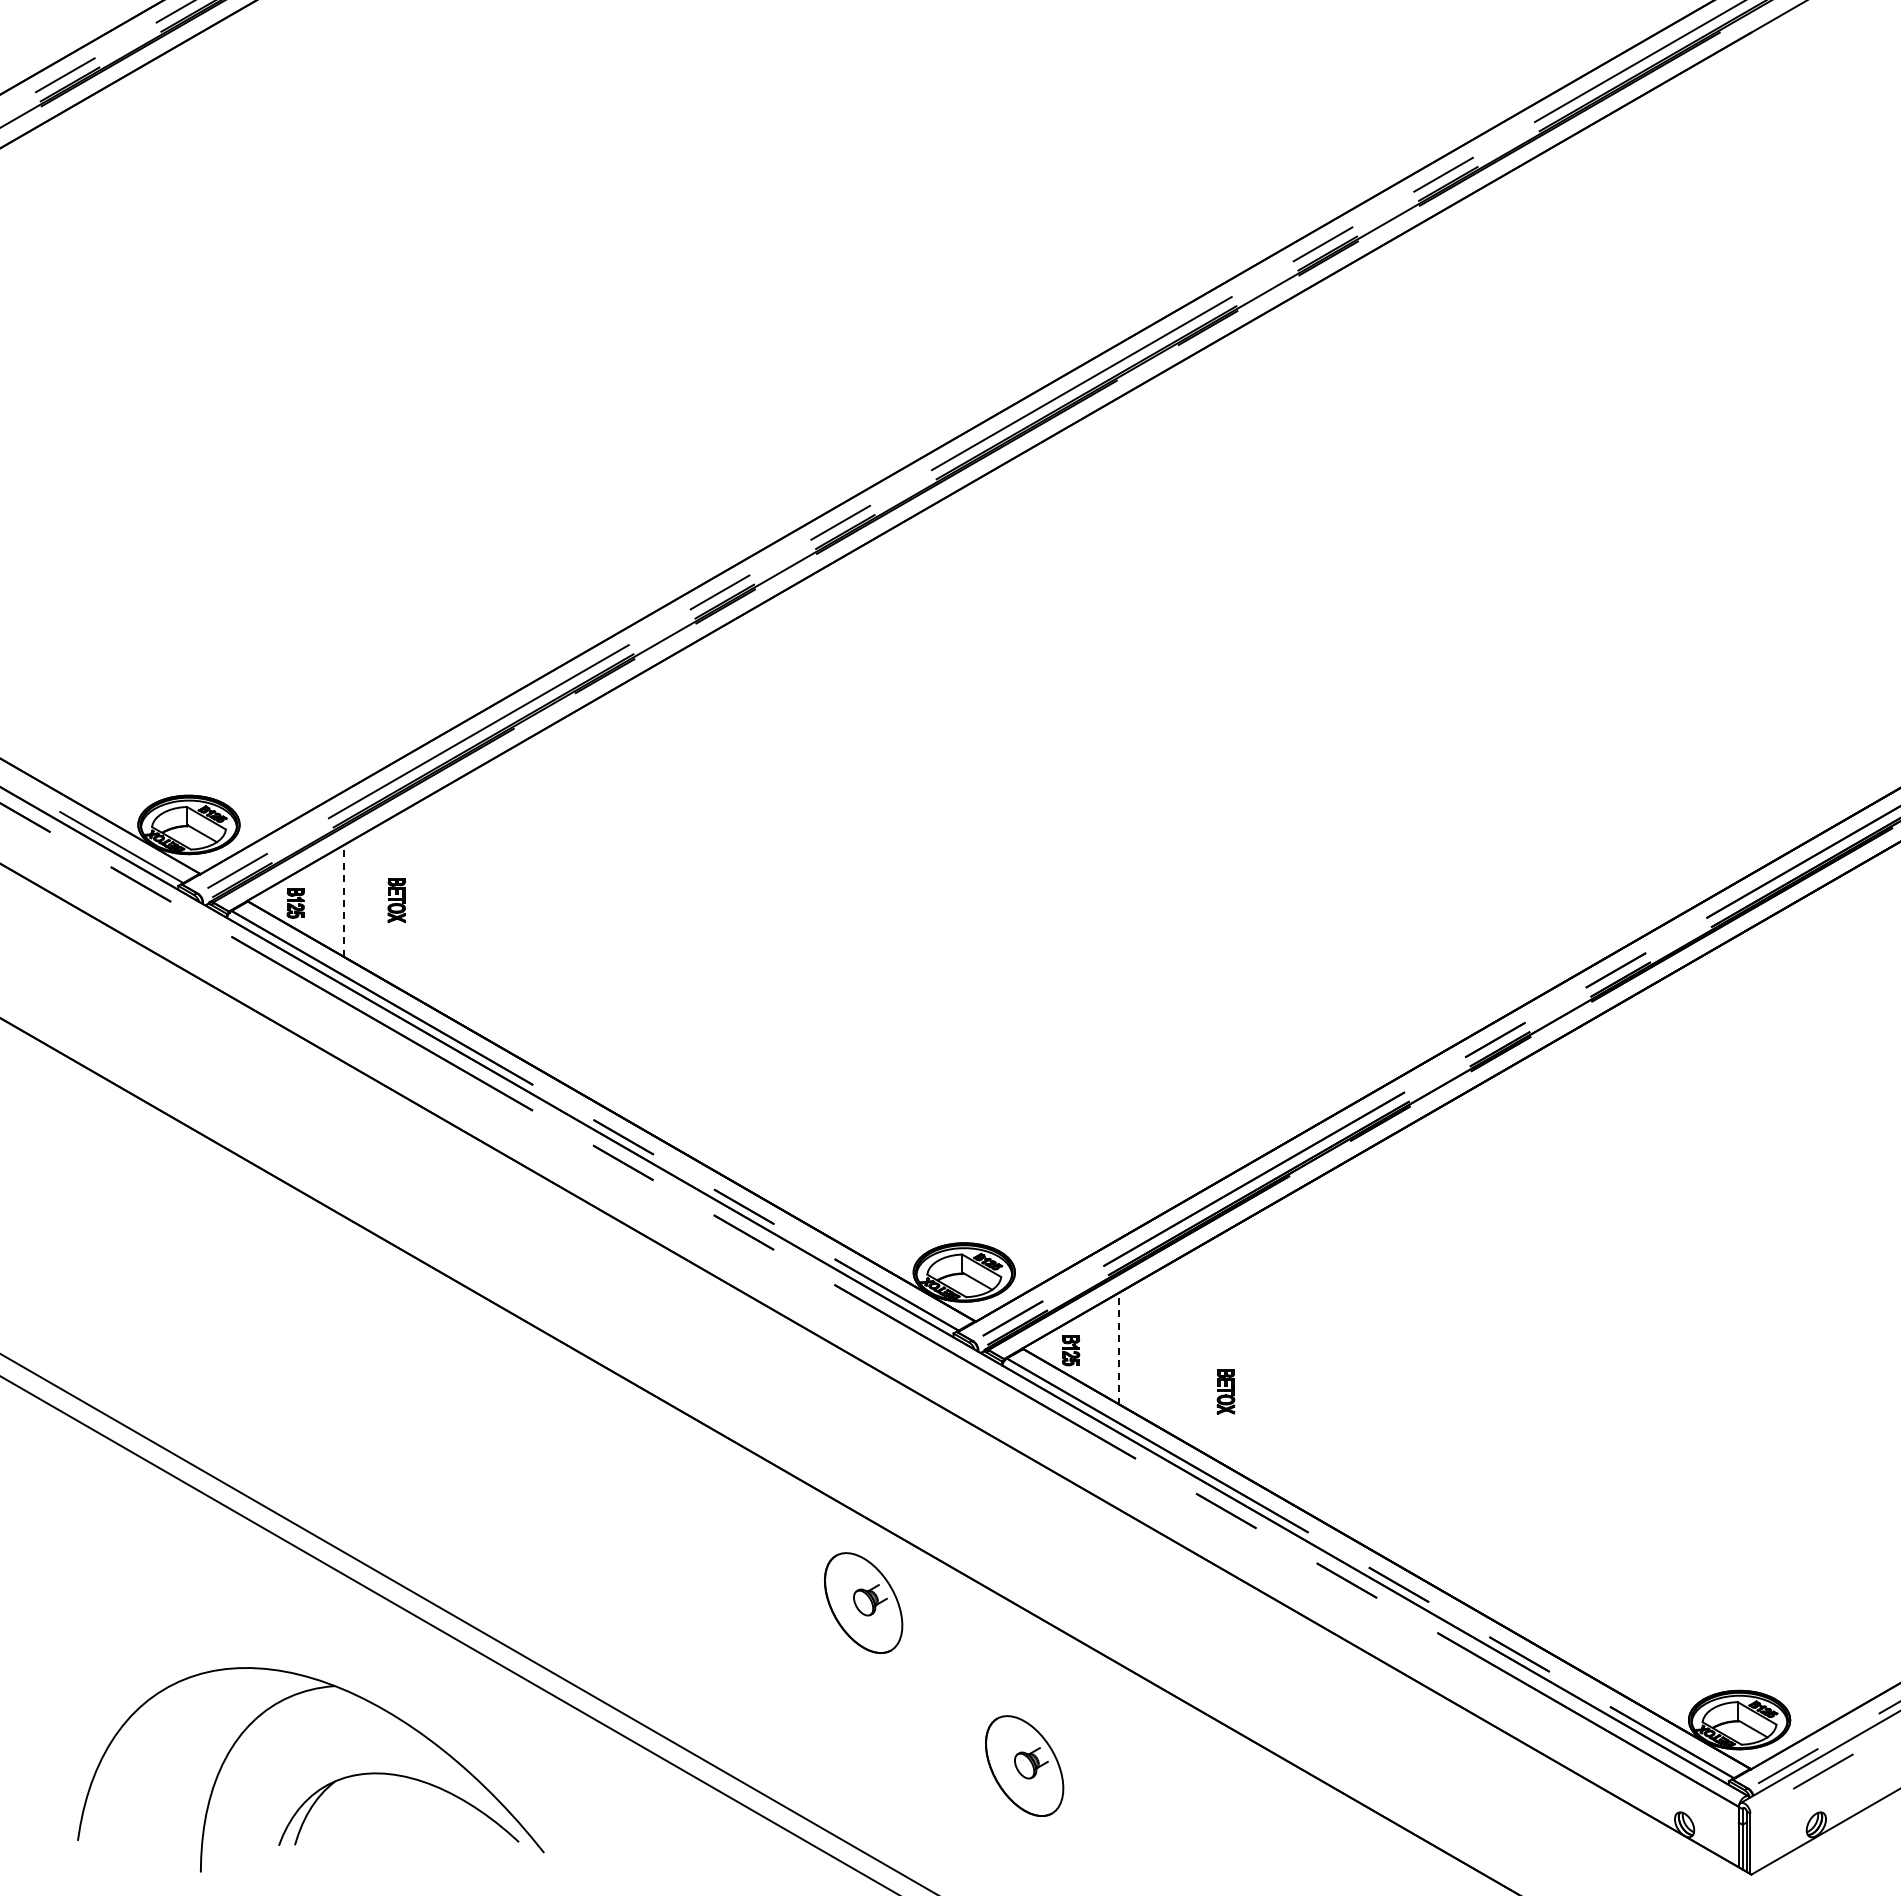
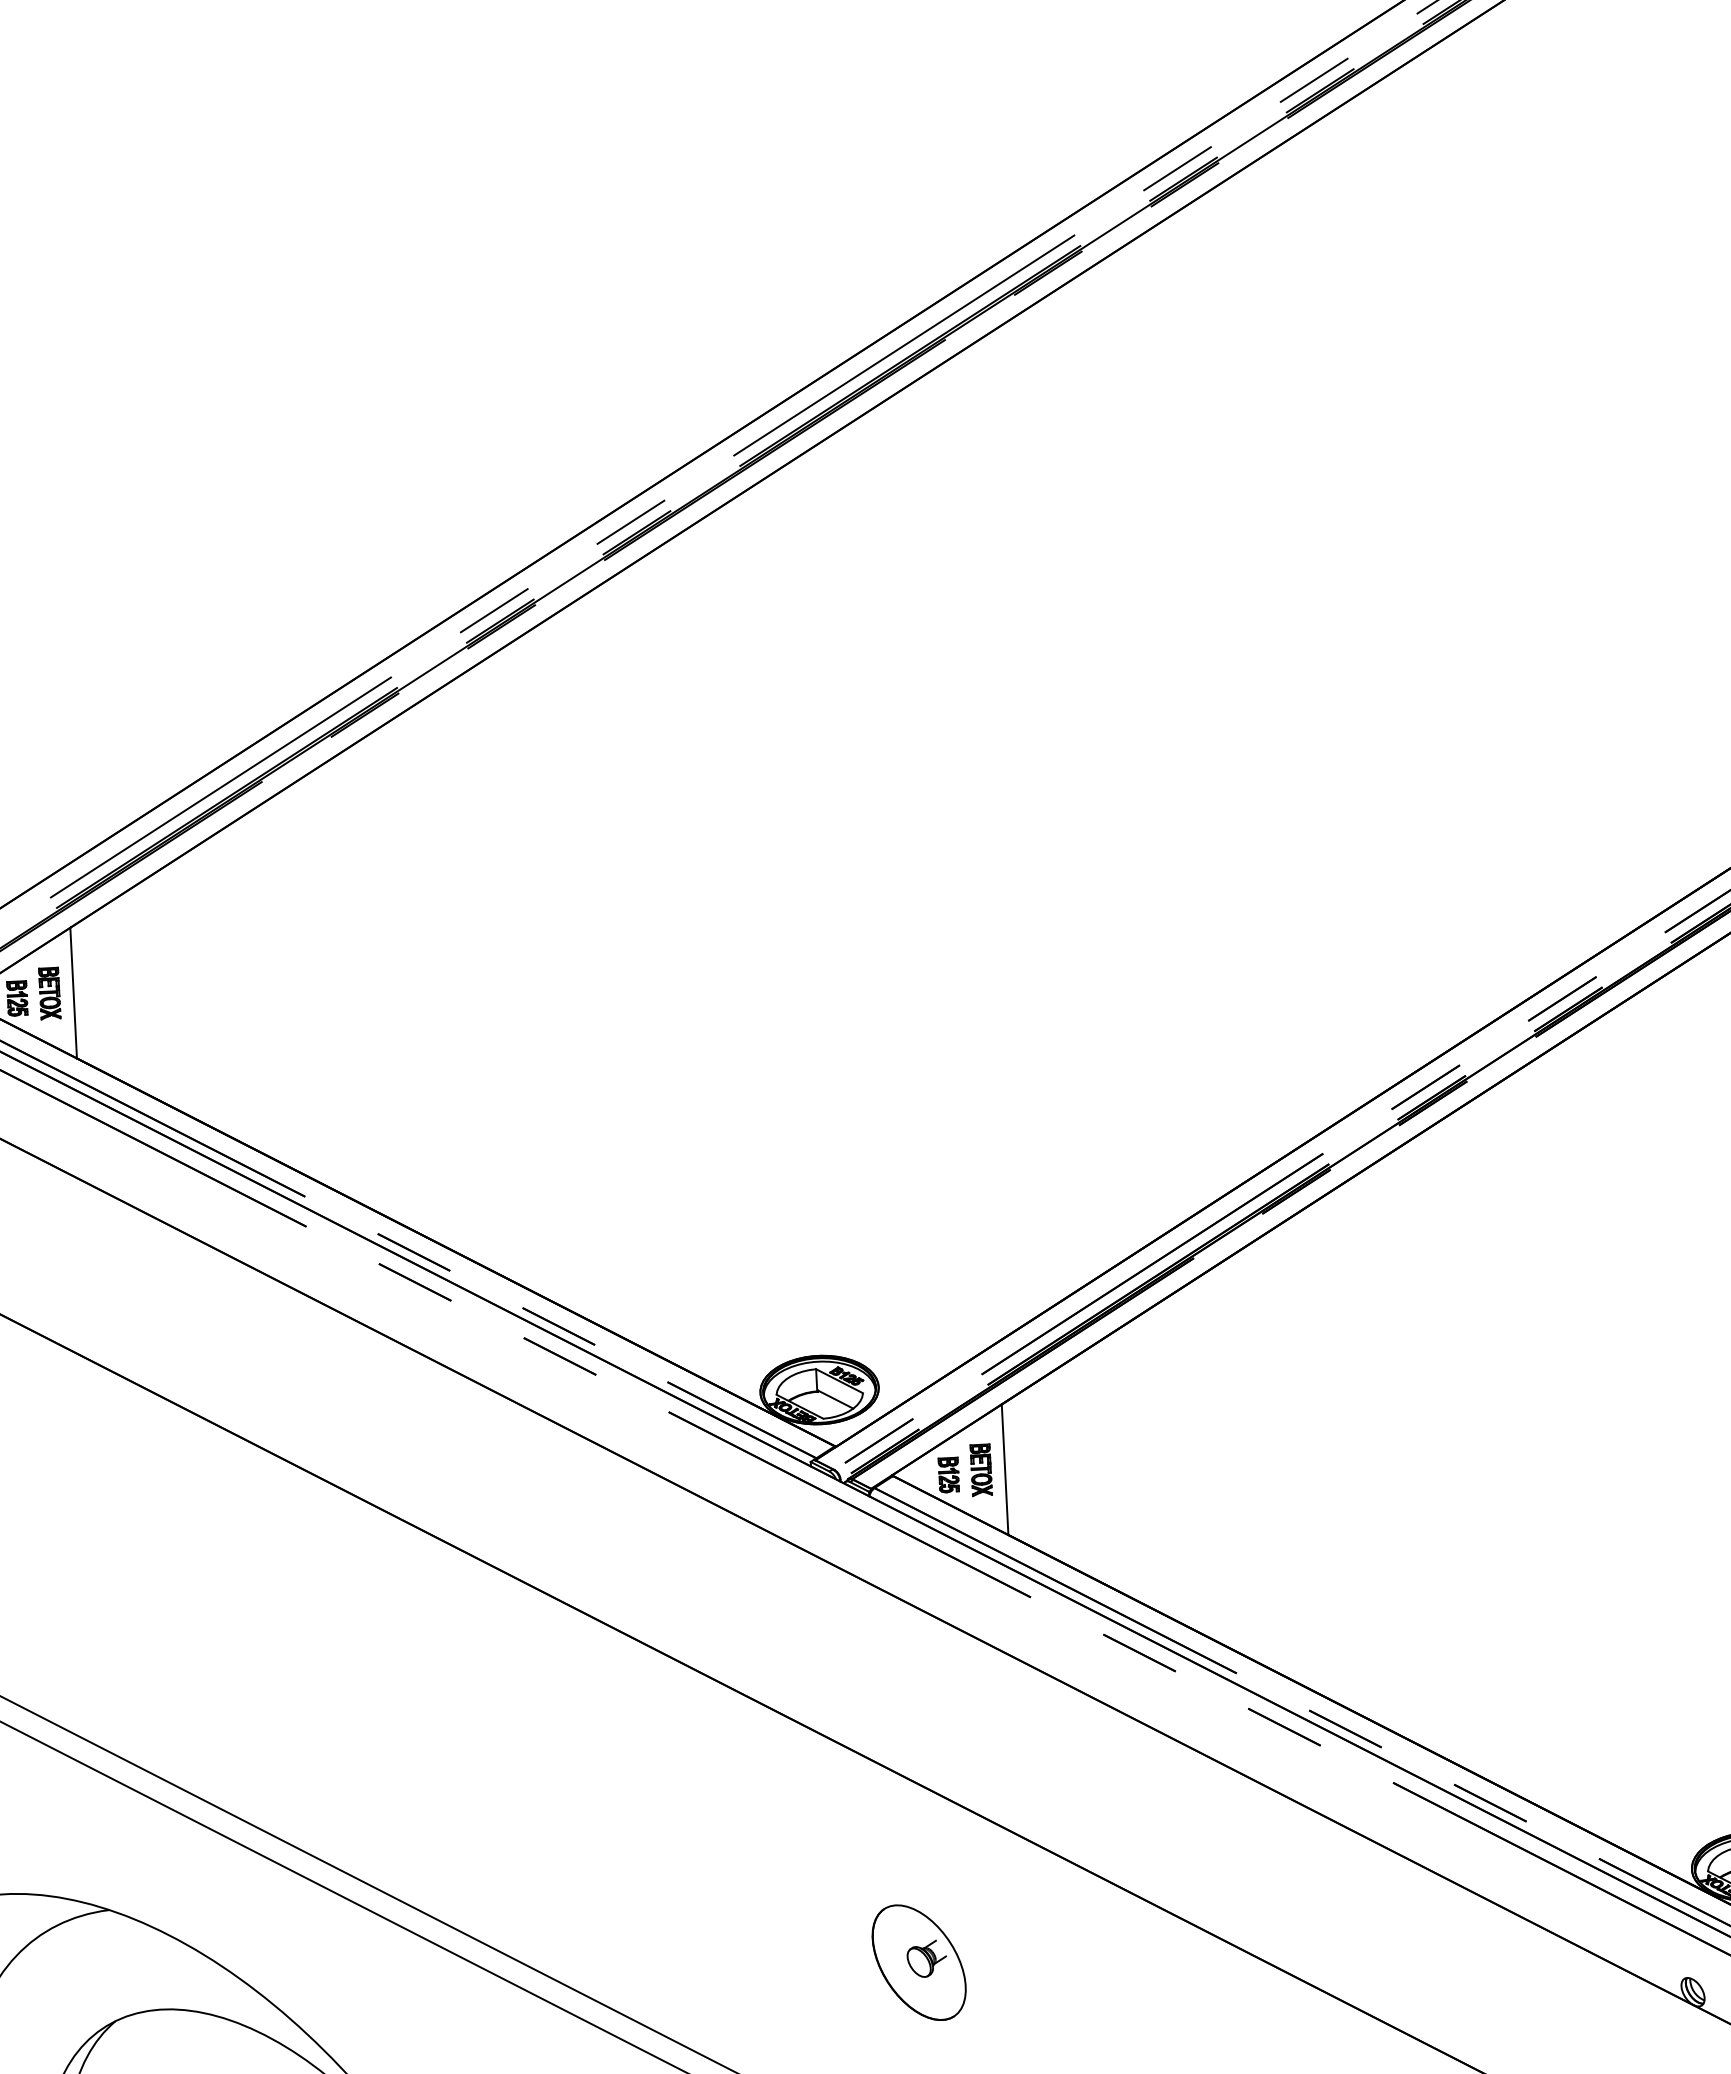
part: (396, 900) -> (49, 993), moved
line: (344, 901) -> (74, 993), dashed -> solid
line: (1119, 1348) -> (1005, 1469), dashed -> solid
part: (1225, 1391) -> (980, 1469), moved
part: (863, 1602) -> (721, 1781), removed

